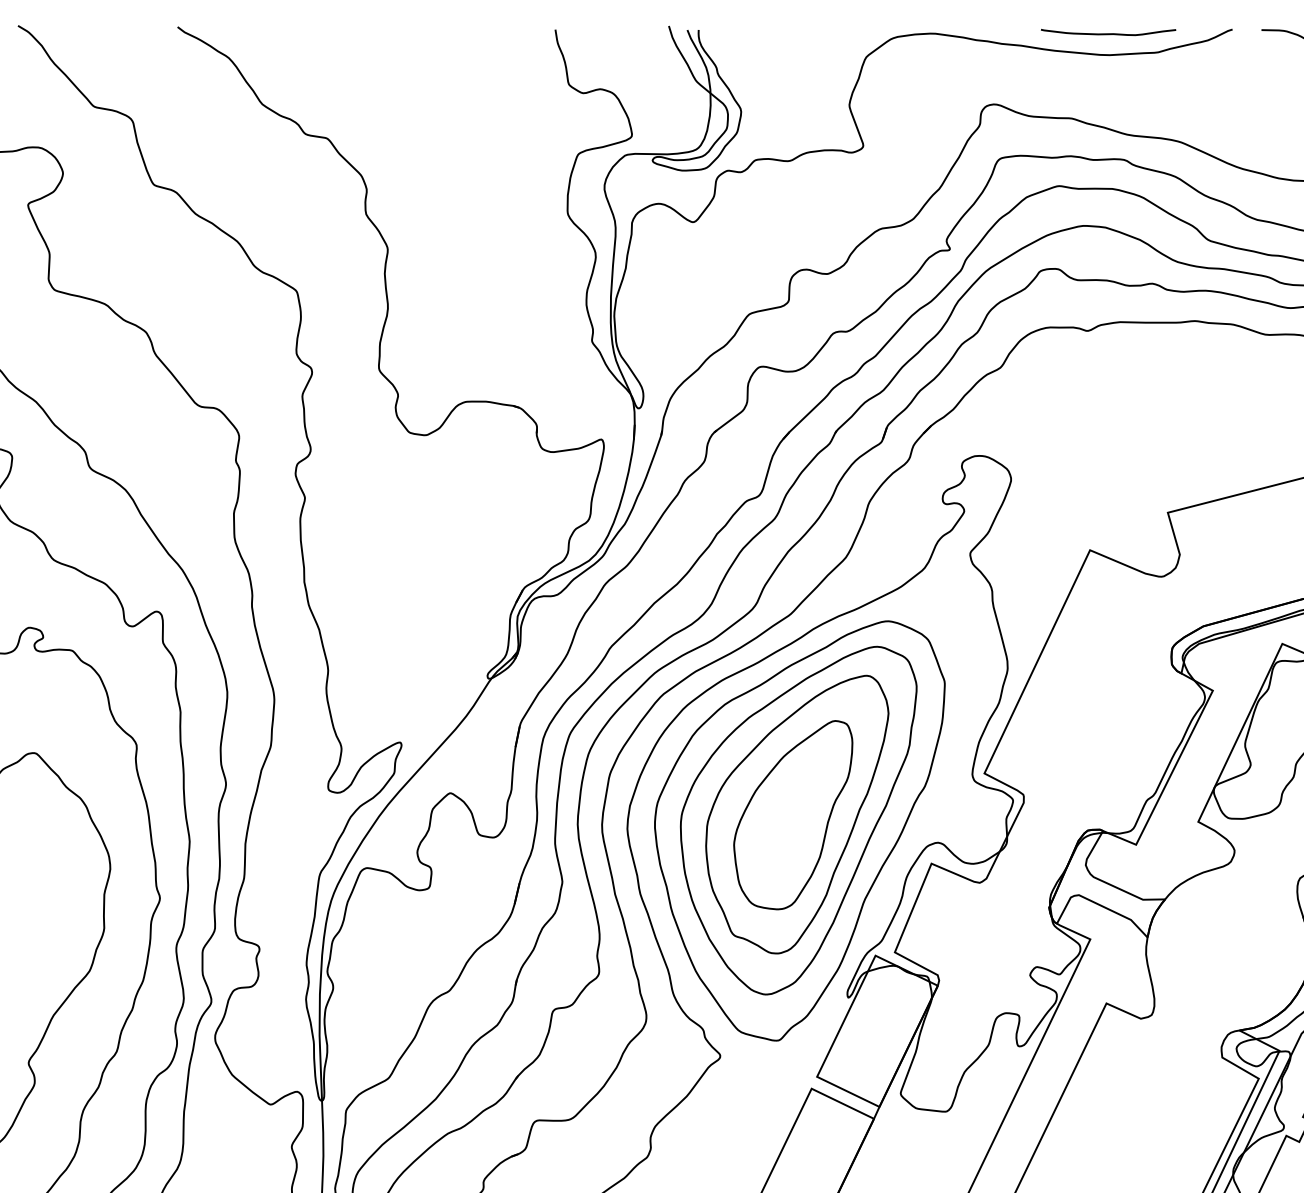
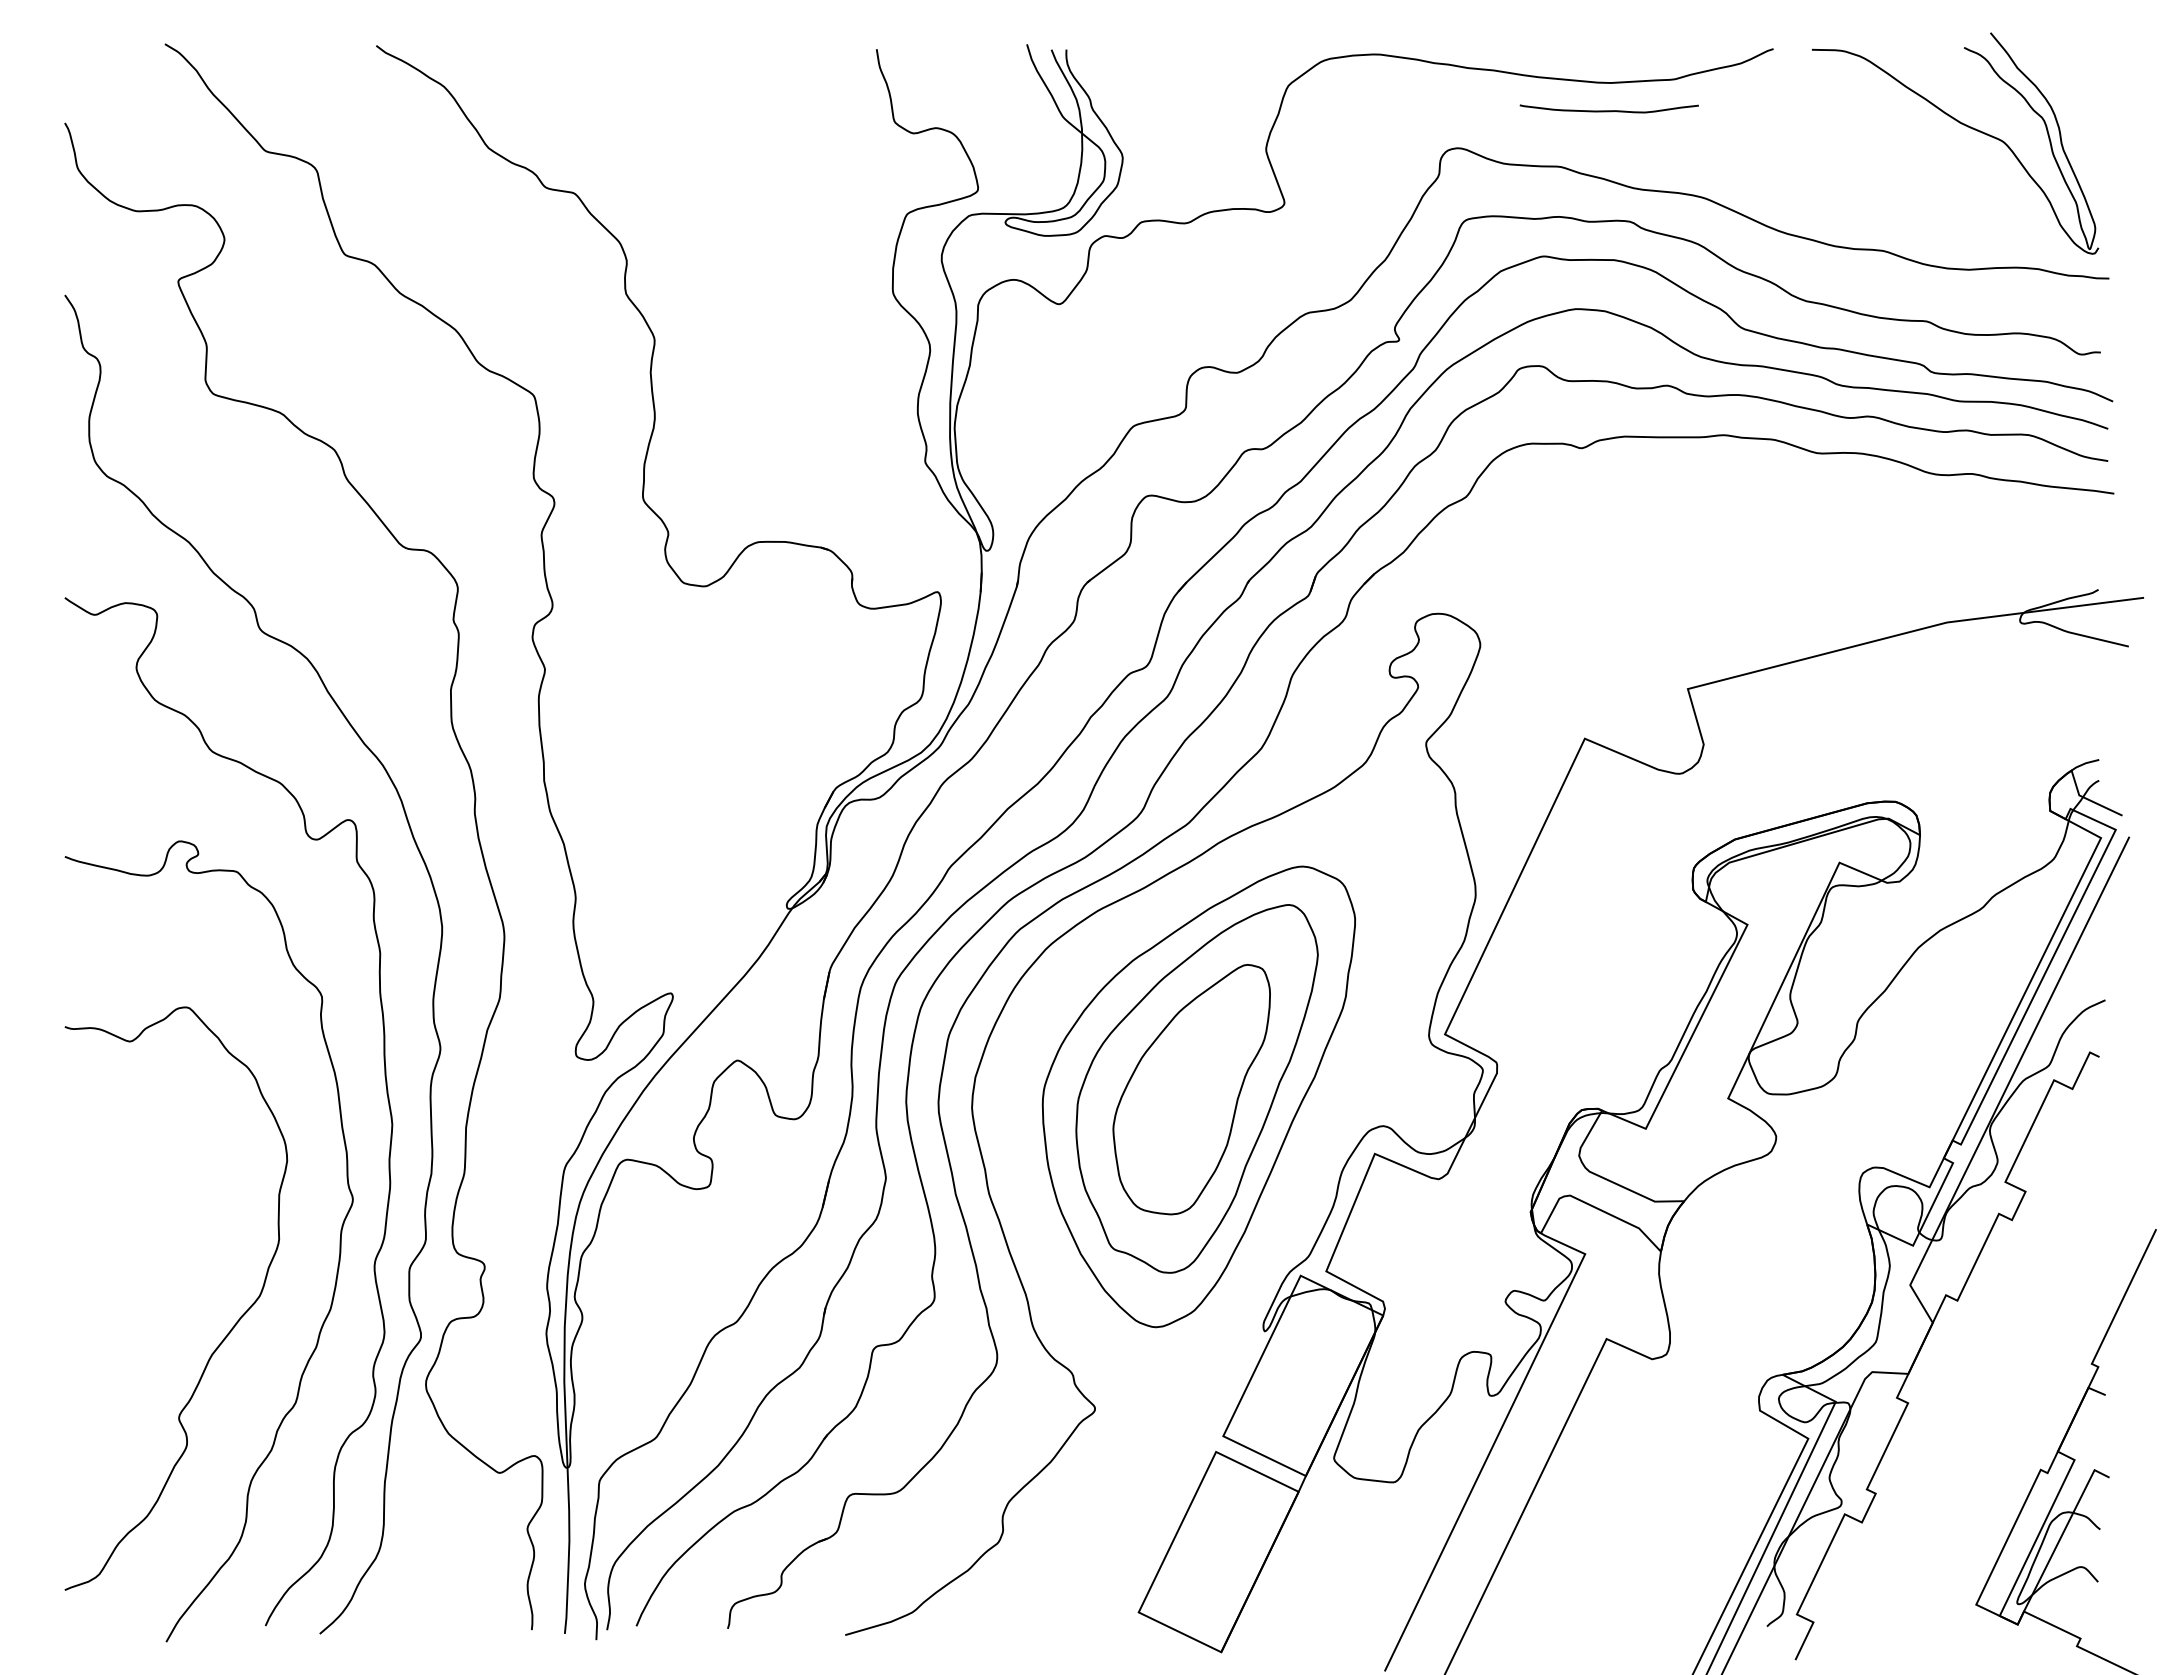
curve: (1107, 33) -> (1608, 110), moved
part: (799, 830) -> (1200, 1110), removed

